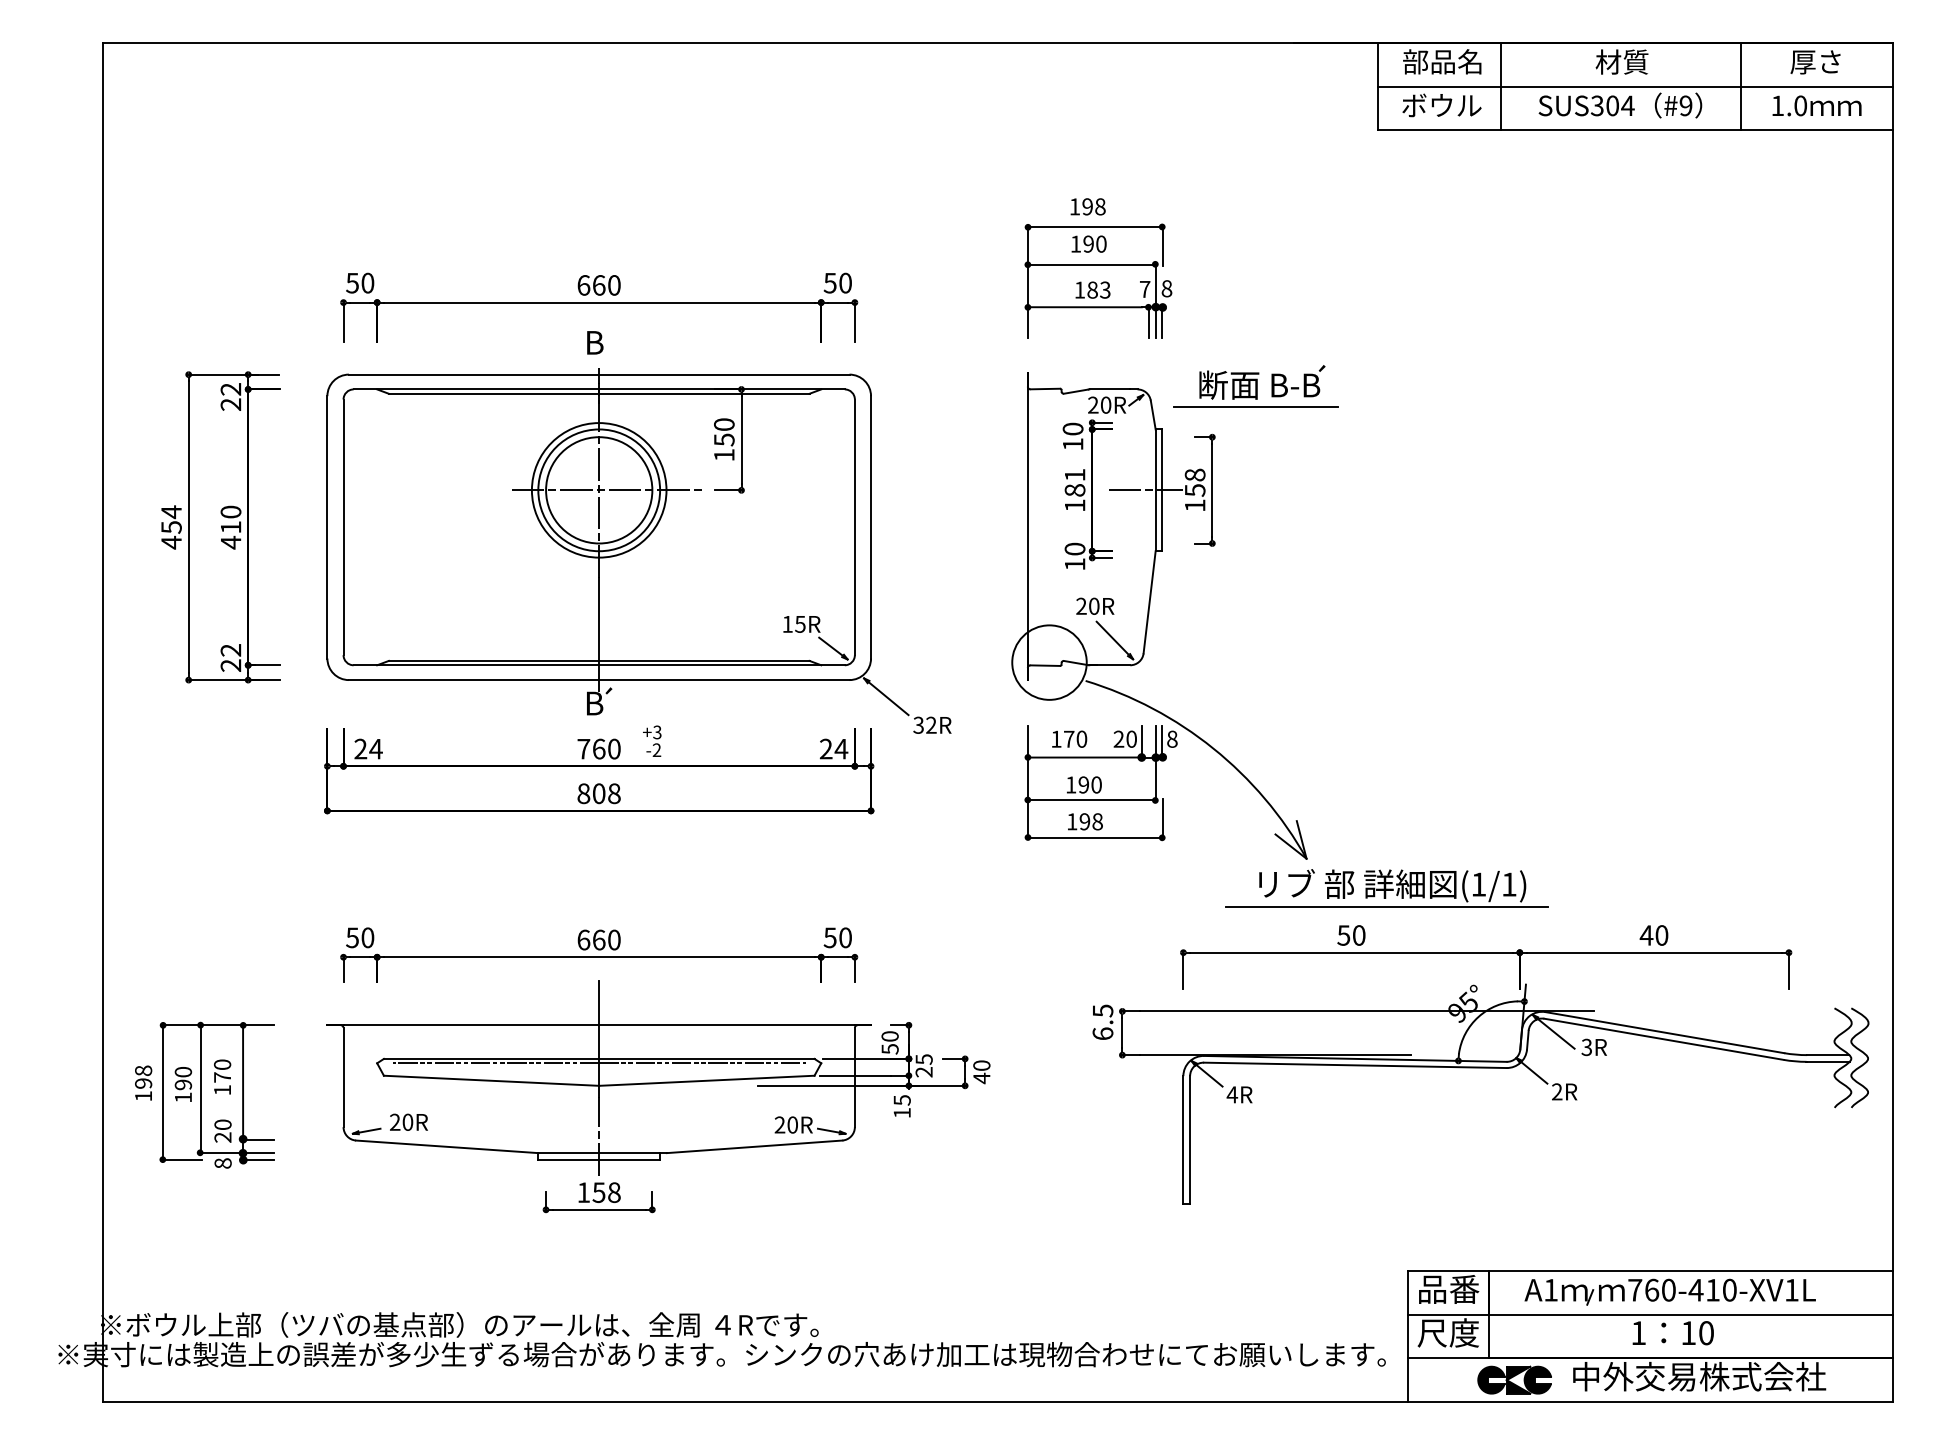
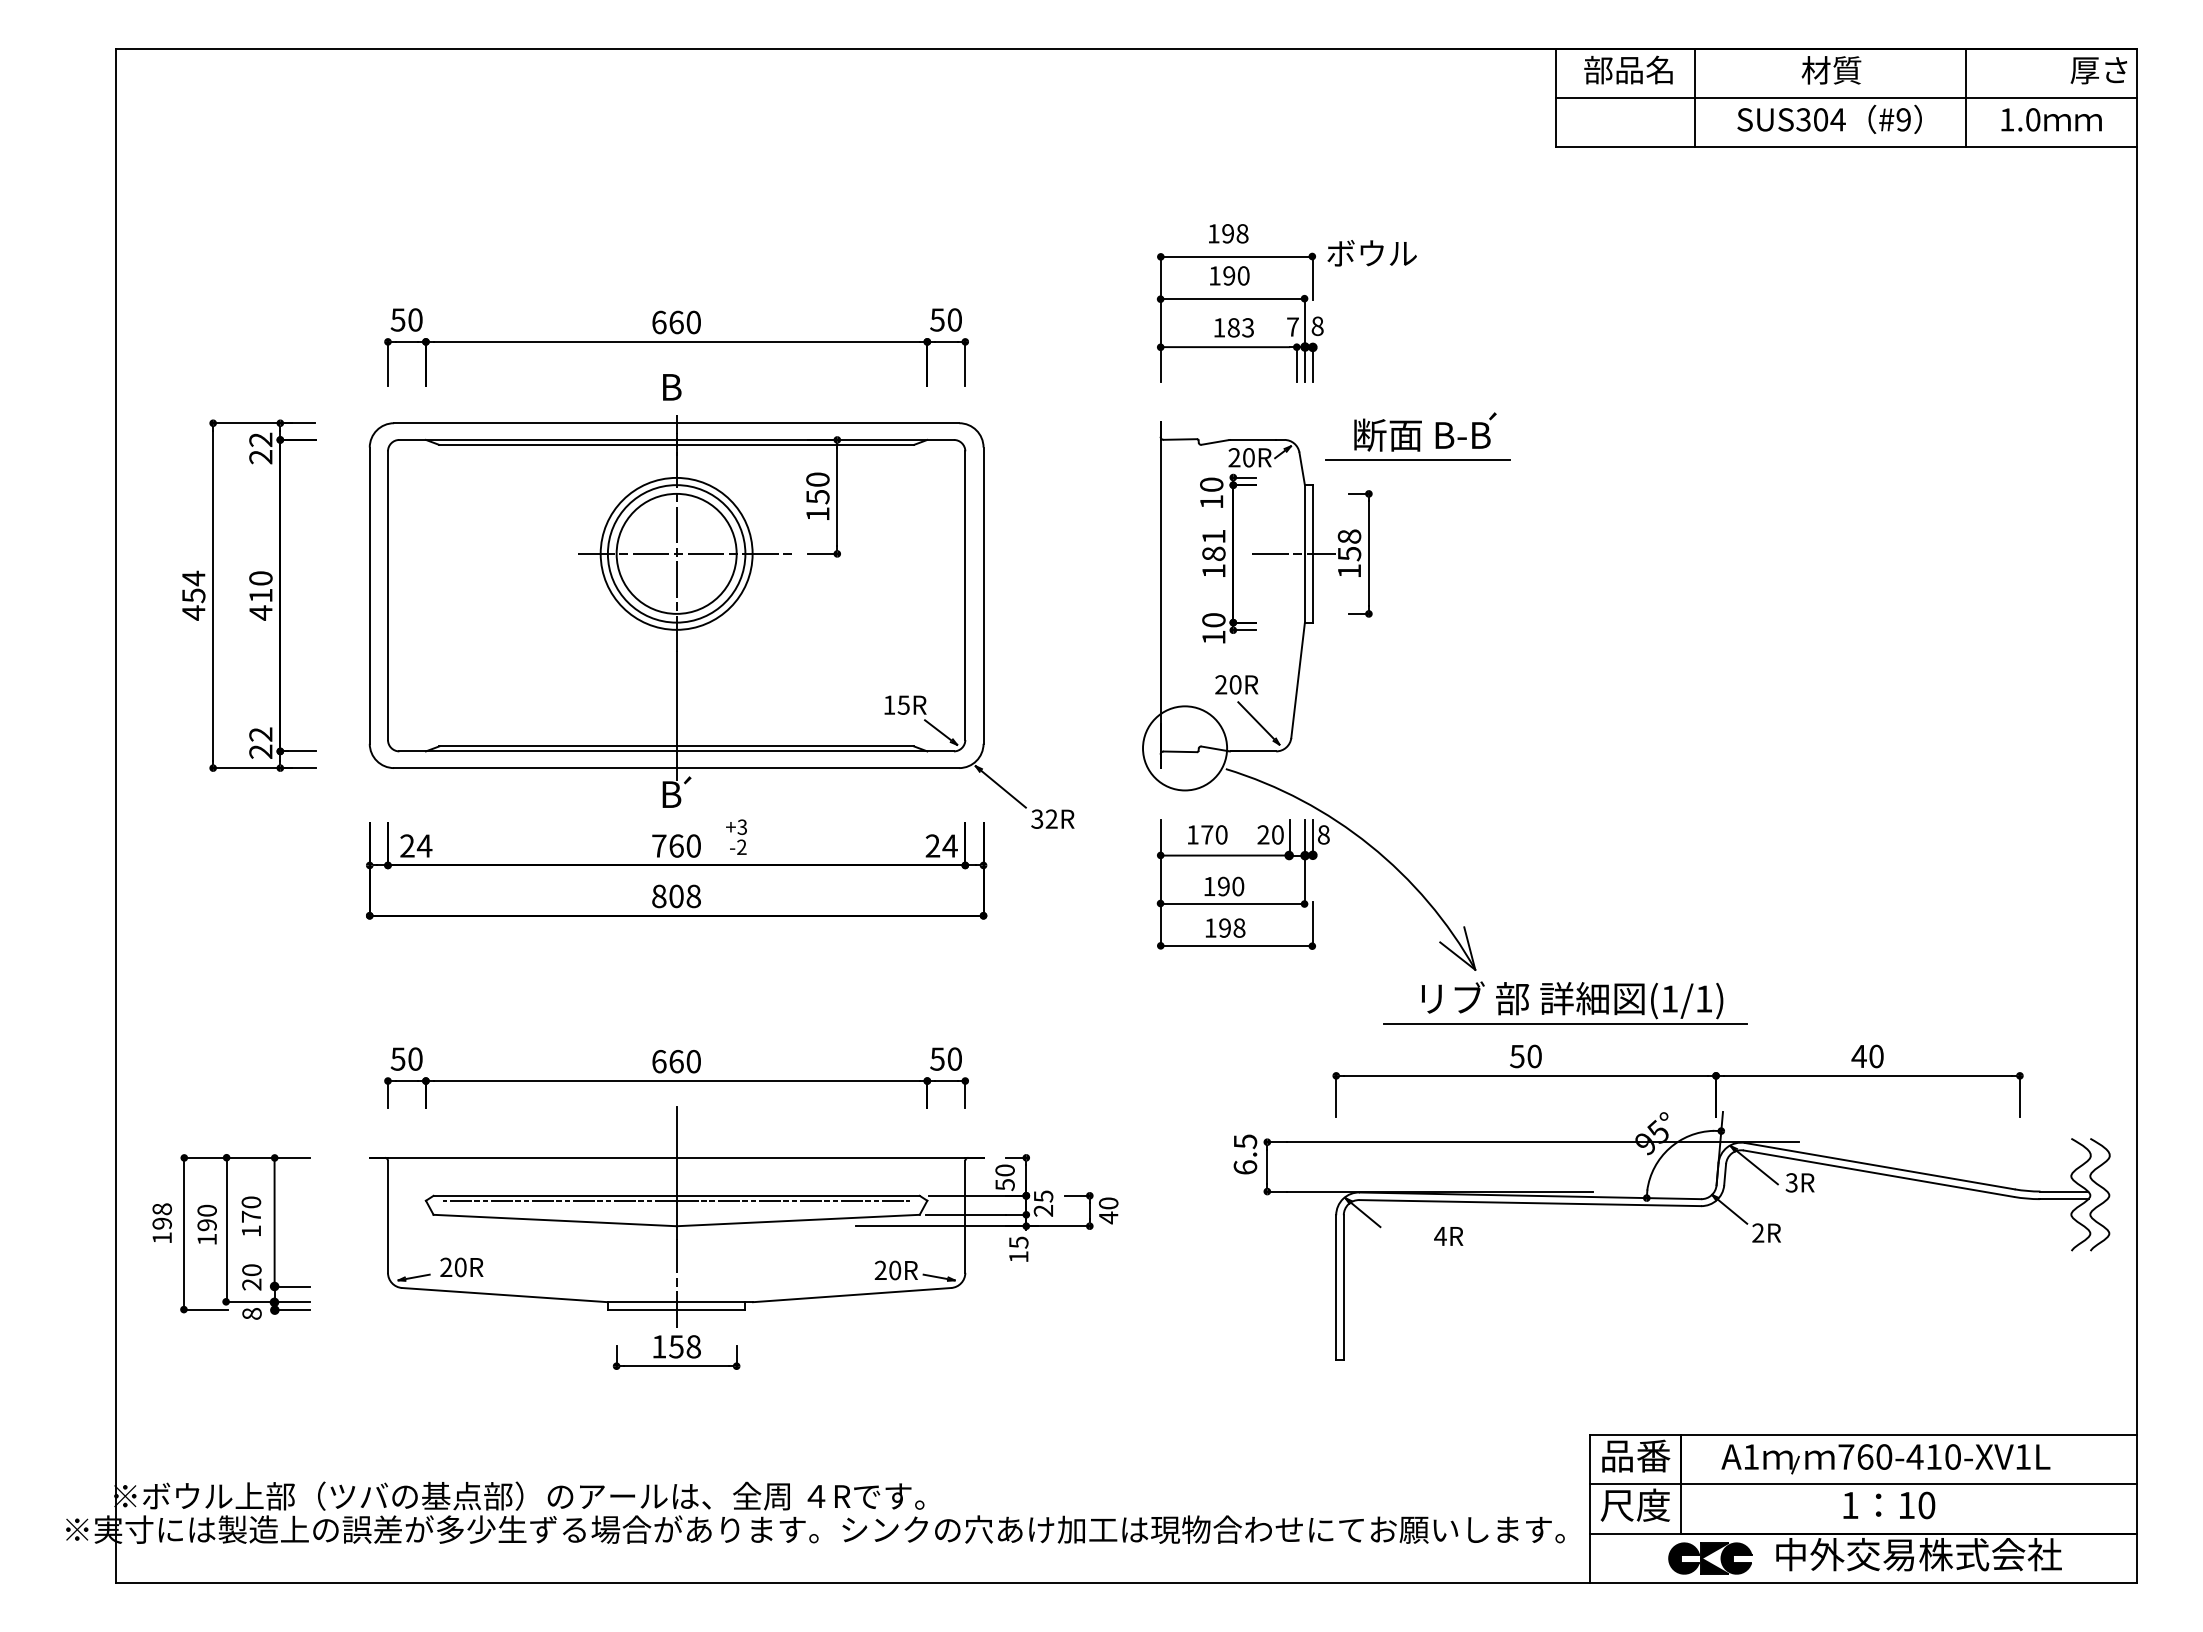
text: (1815, 62) -> (2098, 70), moved
text: (1441, 105) -> (1371, 253), moved
text: (1239, 1094) -> (1448, 1236), moved

